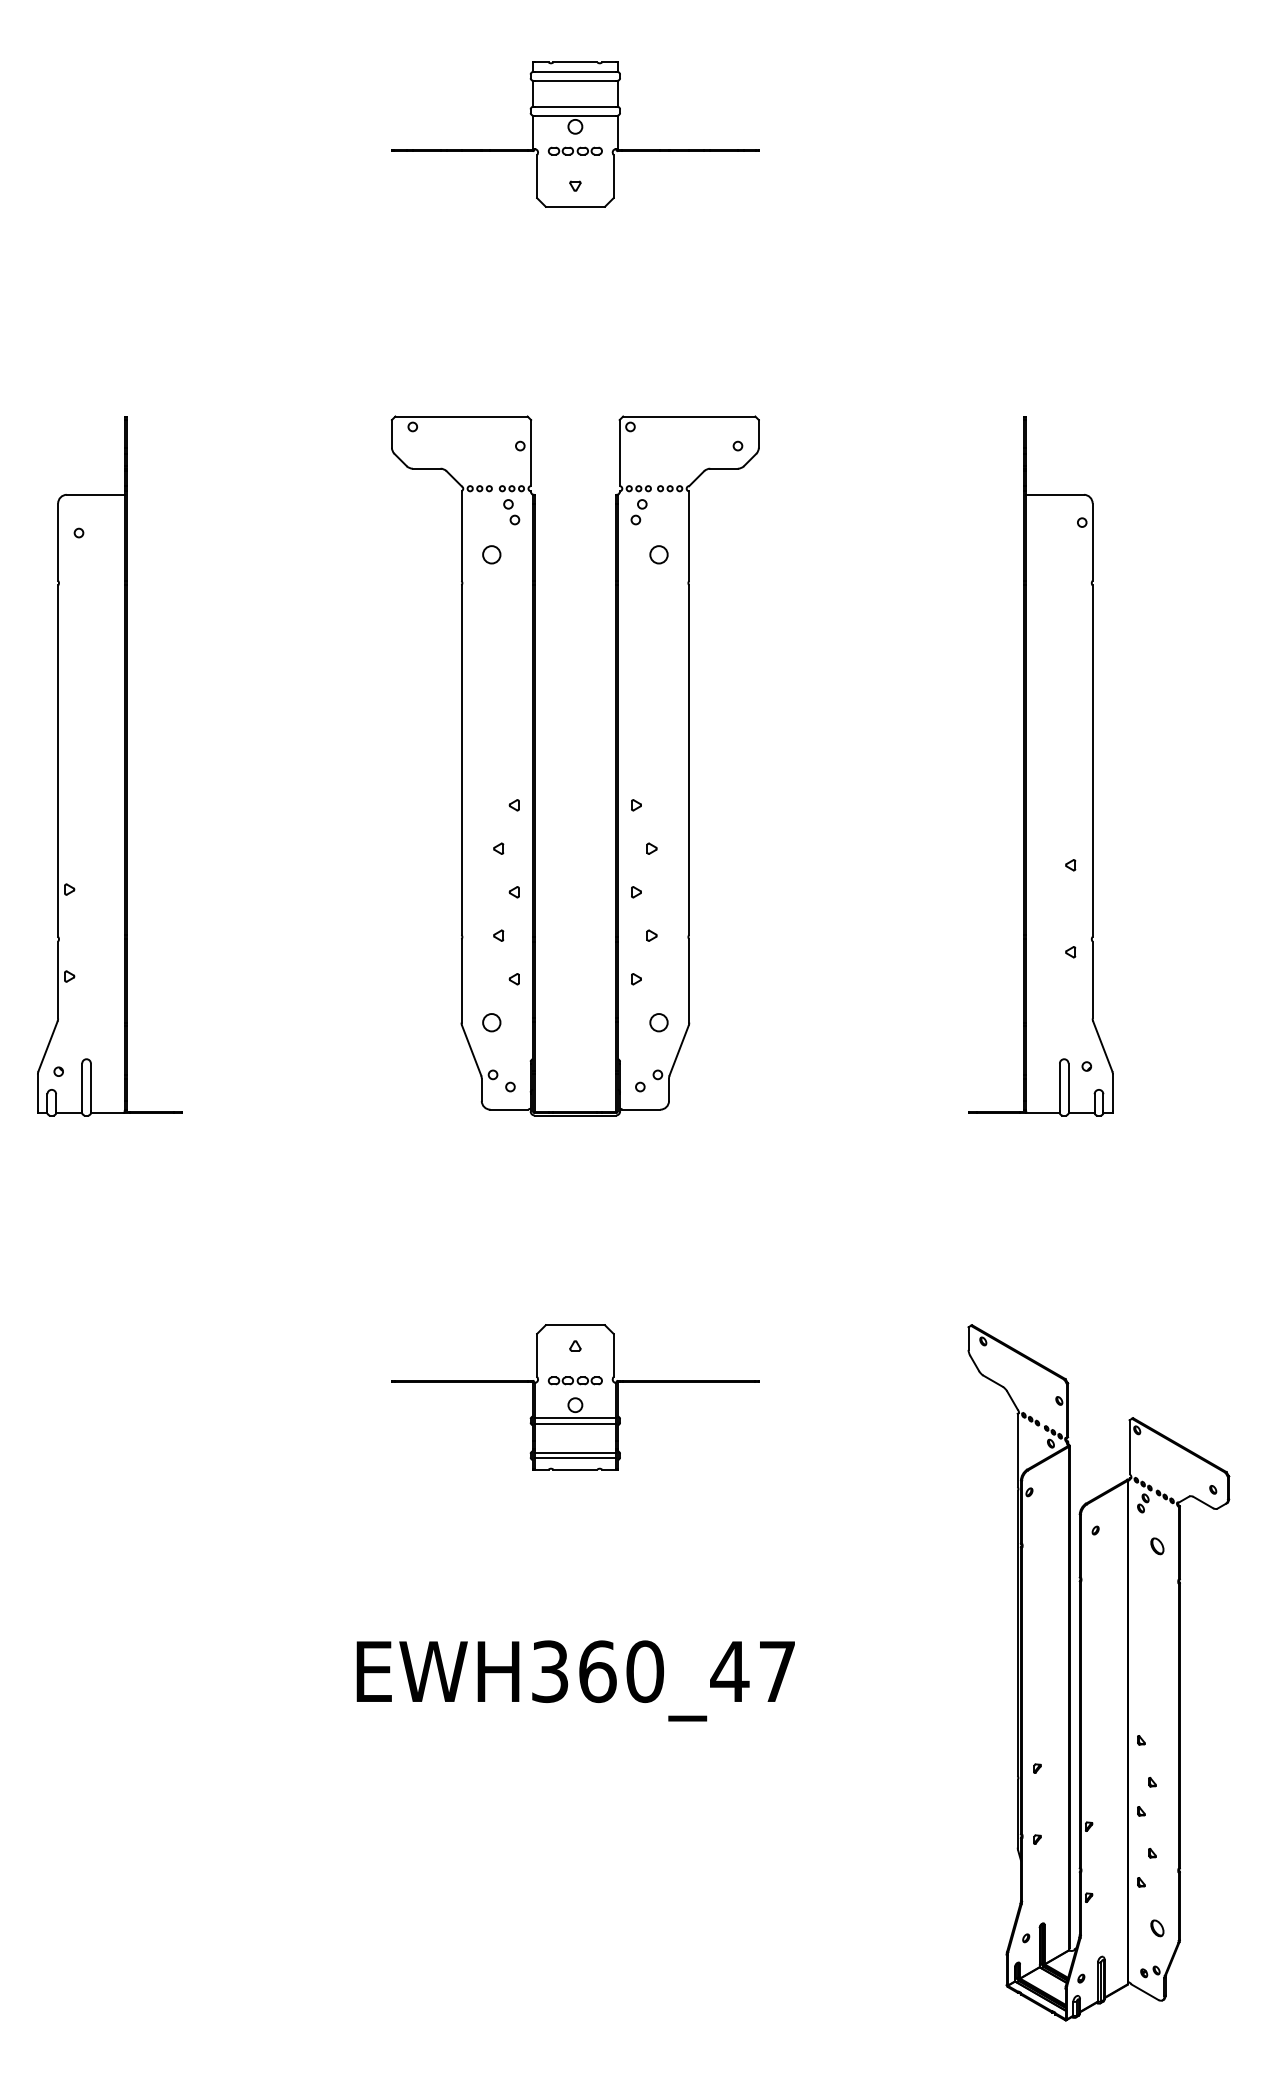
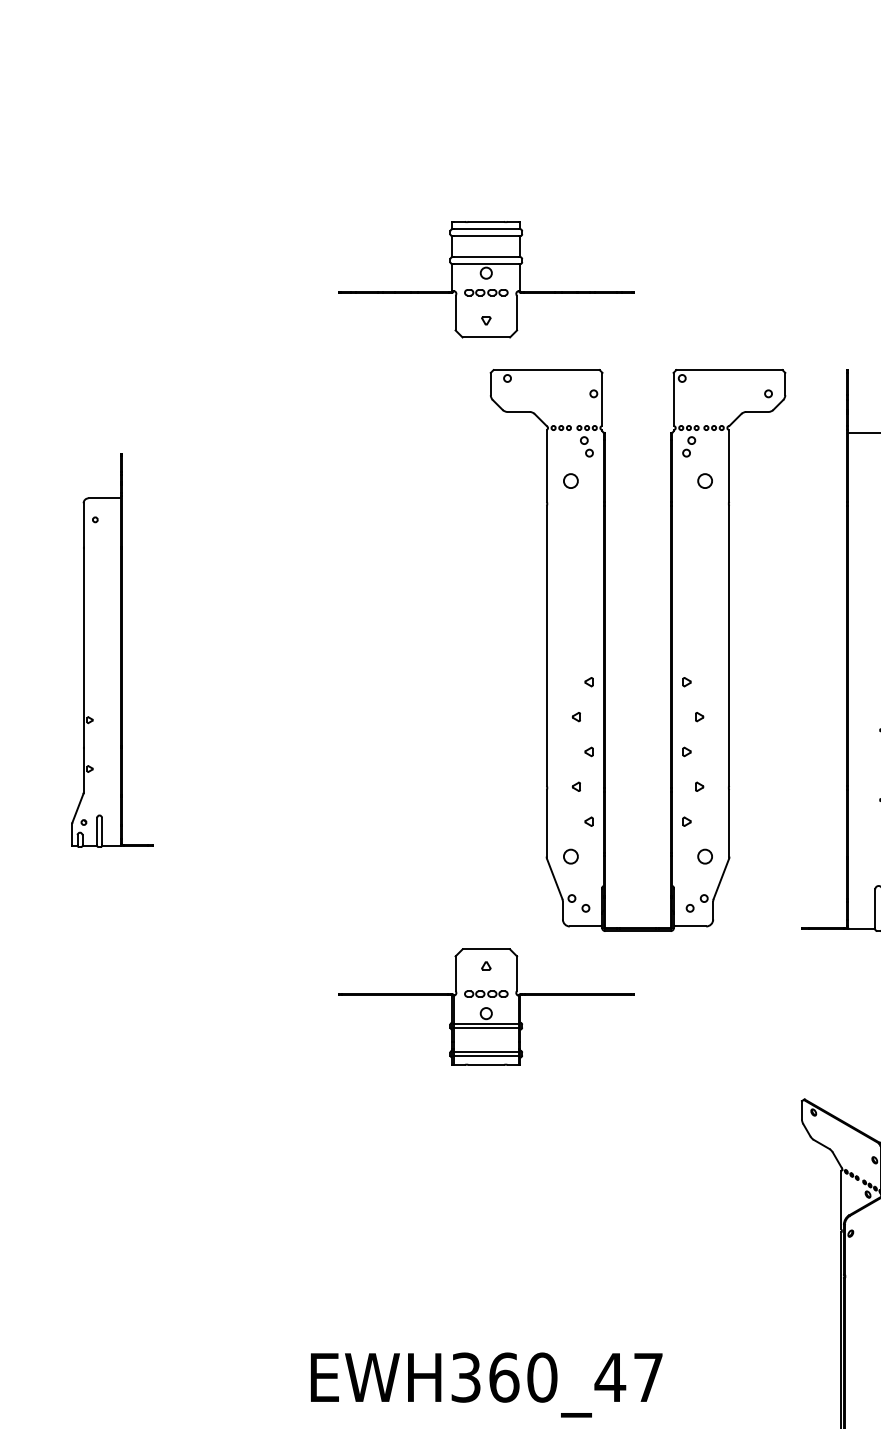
part: (575, 134) -> (486, 279), moved
part: (535, 765) -> (606, 650), moved
part: (109, 766) -> (112, 651), size x0.7
part: (575, 1397) -> (486, 1007), moved

